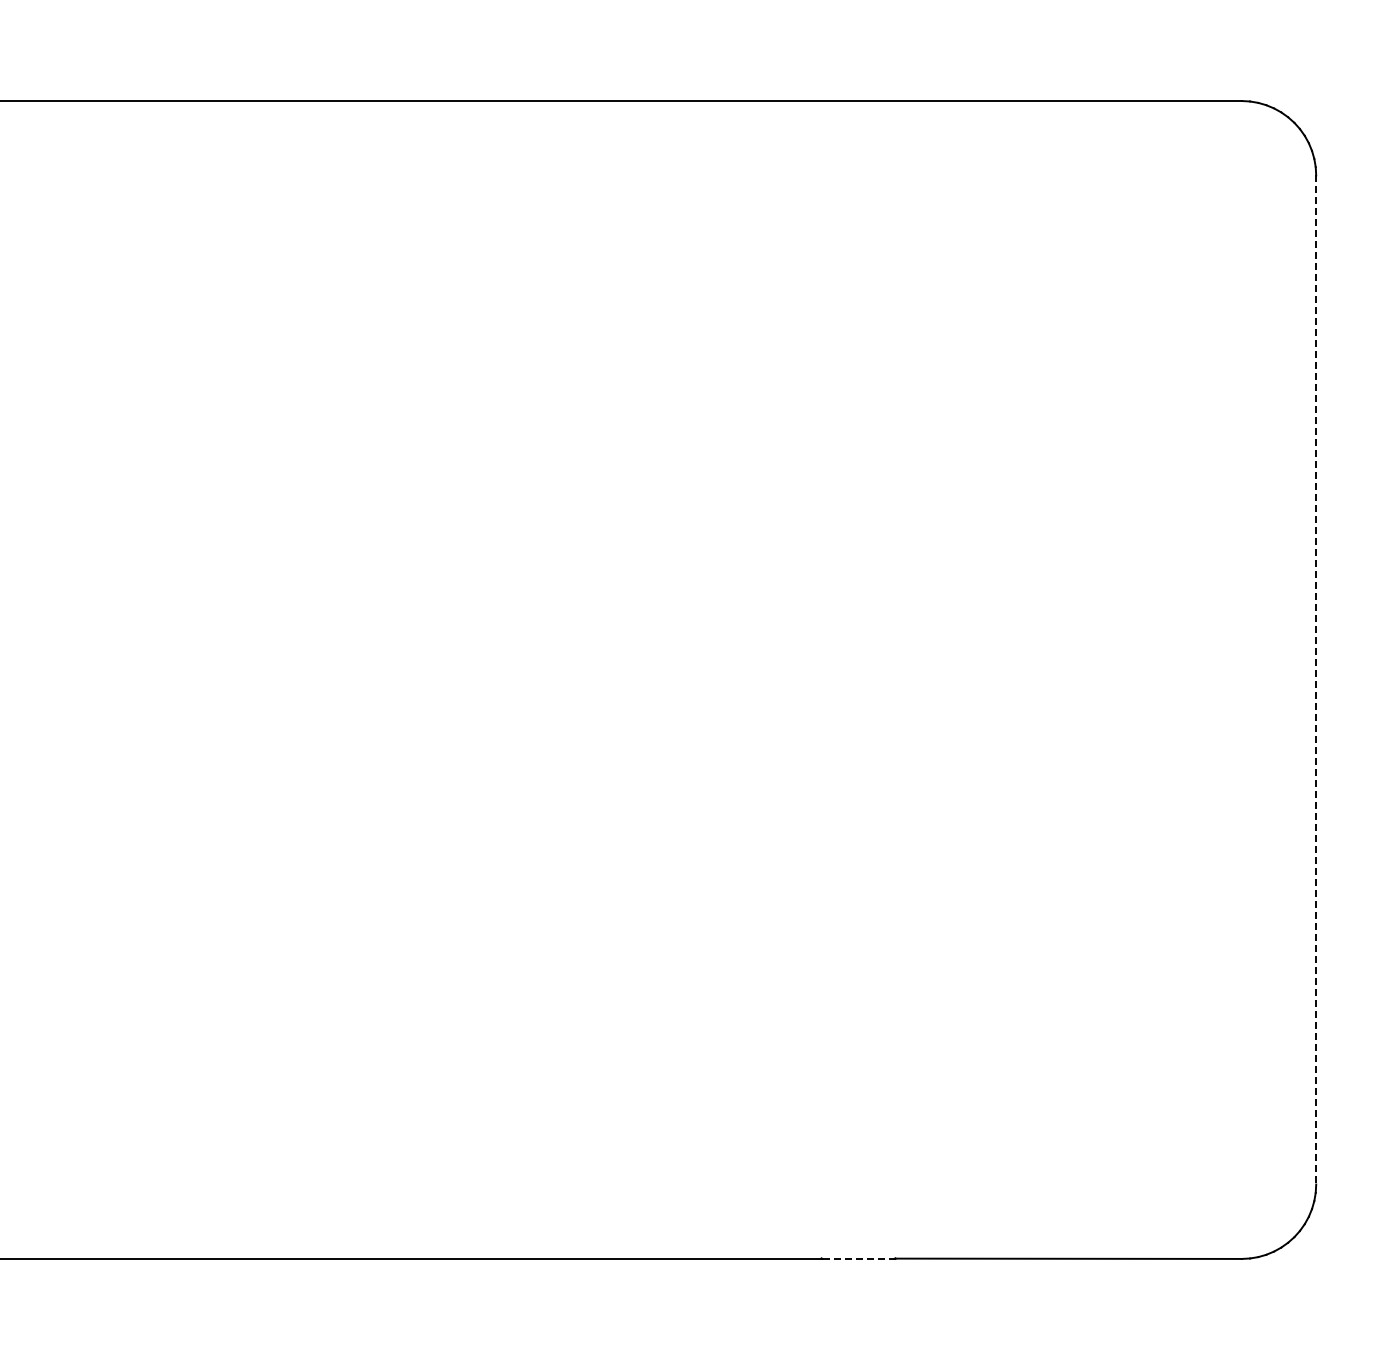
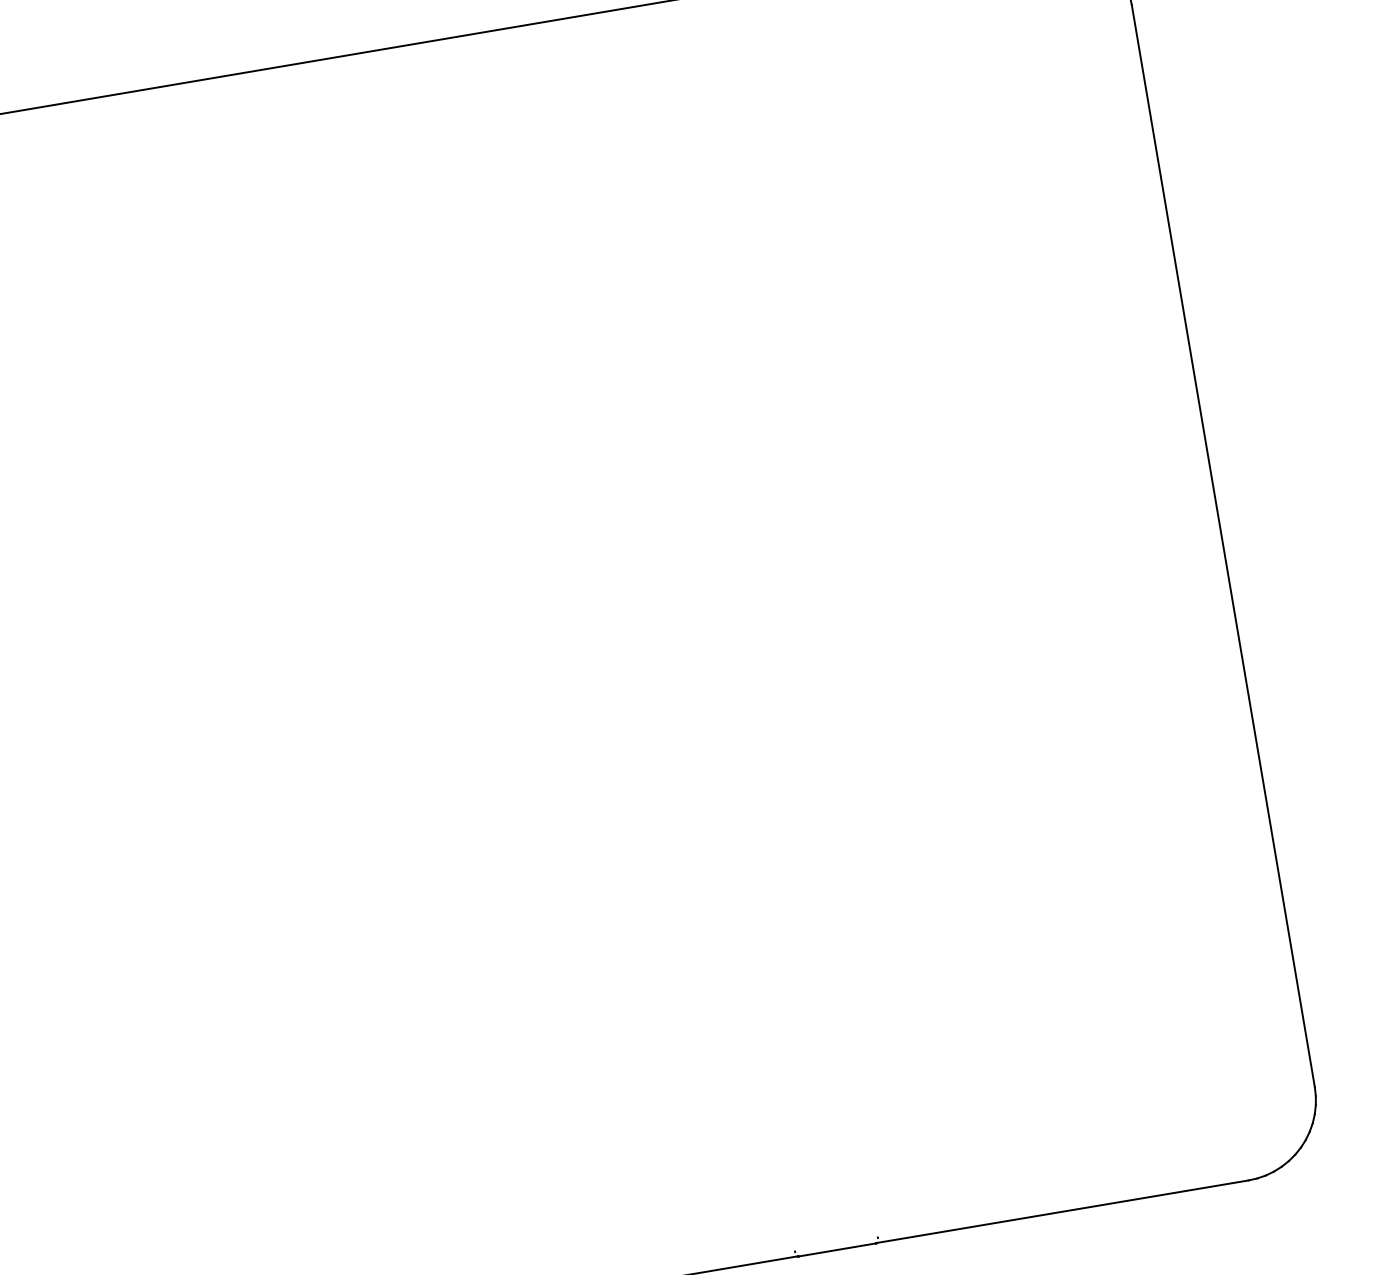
line: (1316, 679) -> (1223, 545), dashed -> solid
line: (858, 1258) -> (837, 1249), dashed -> solid

